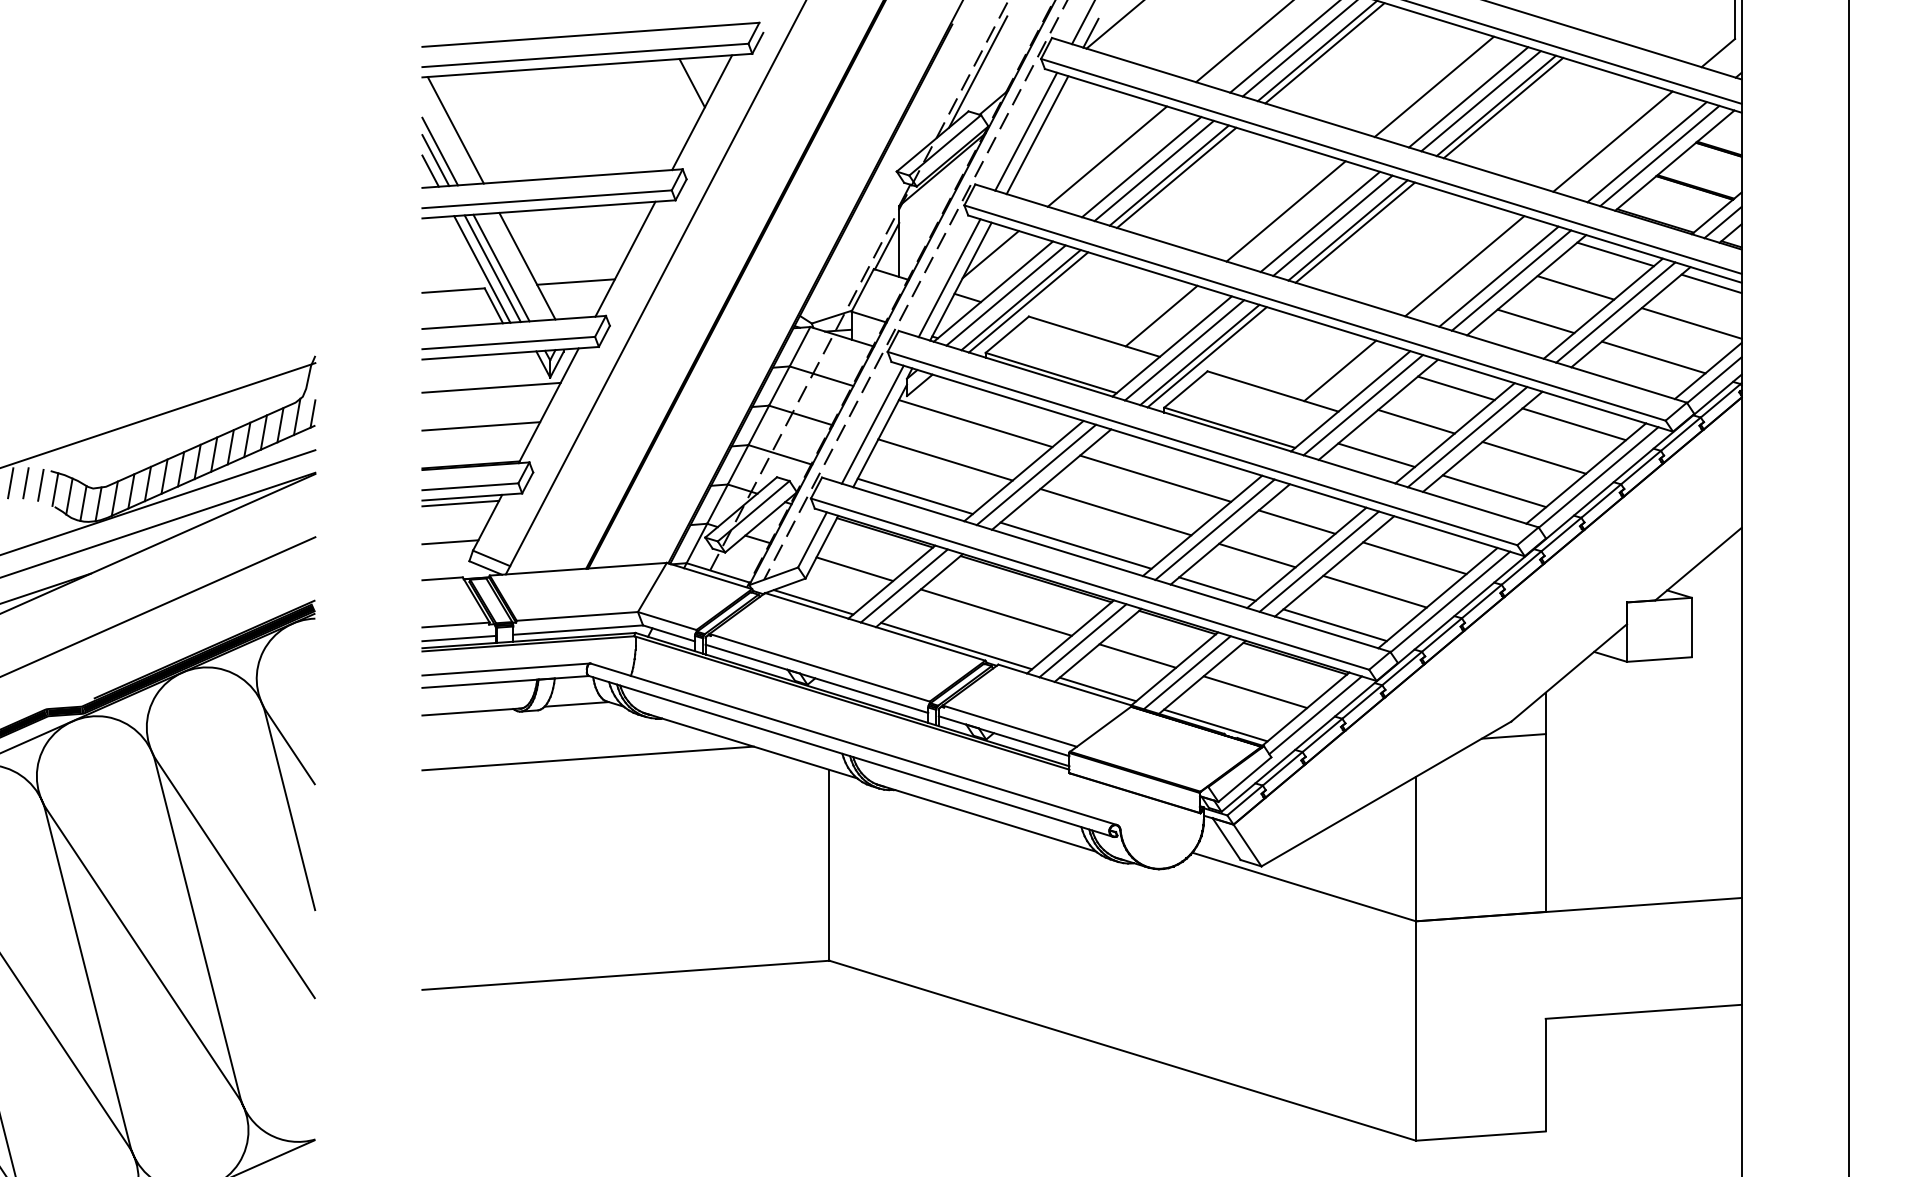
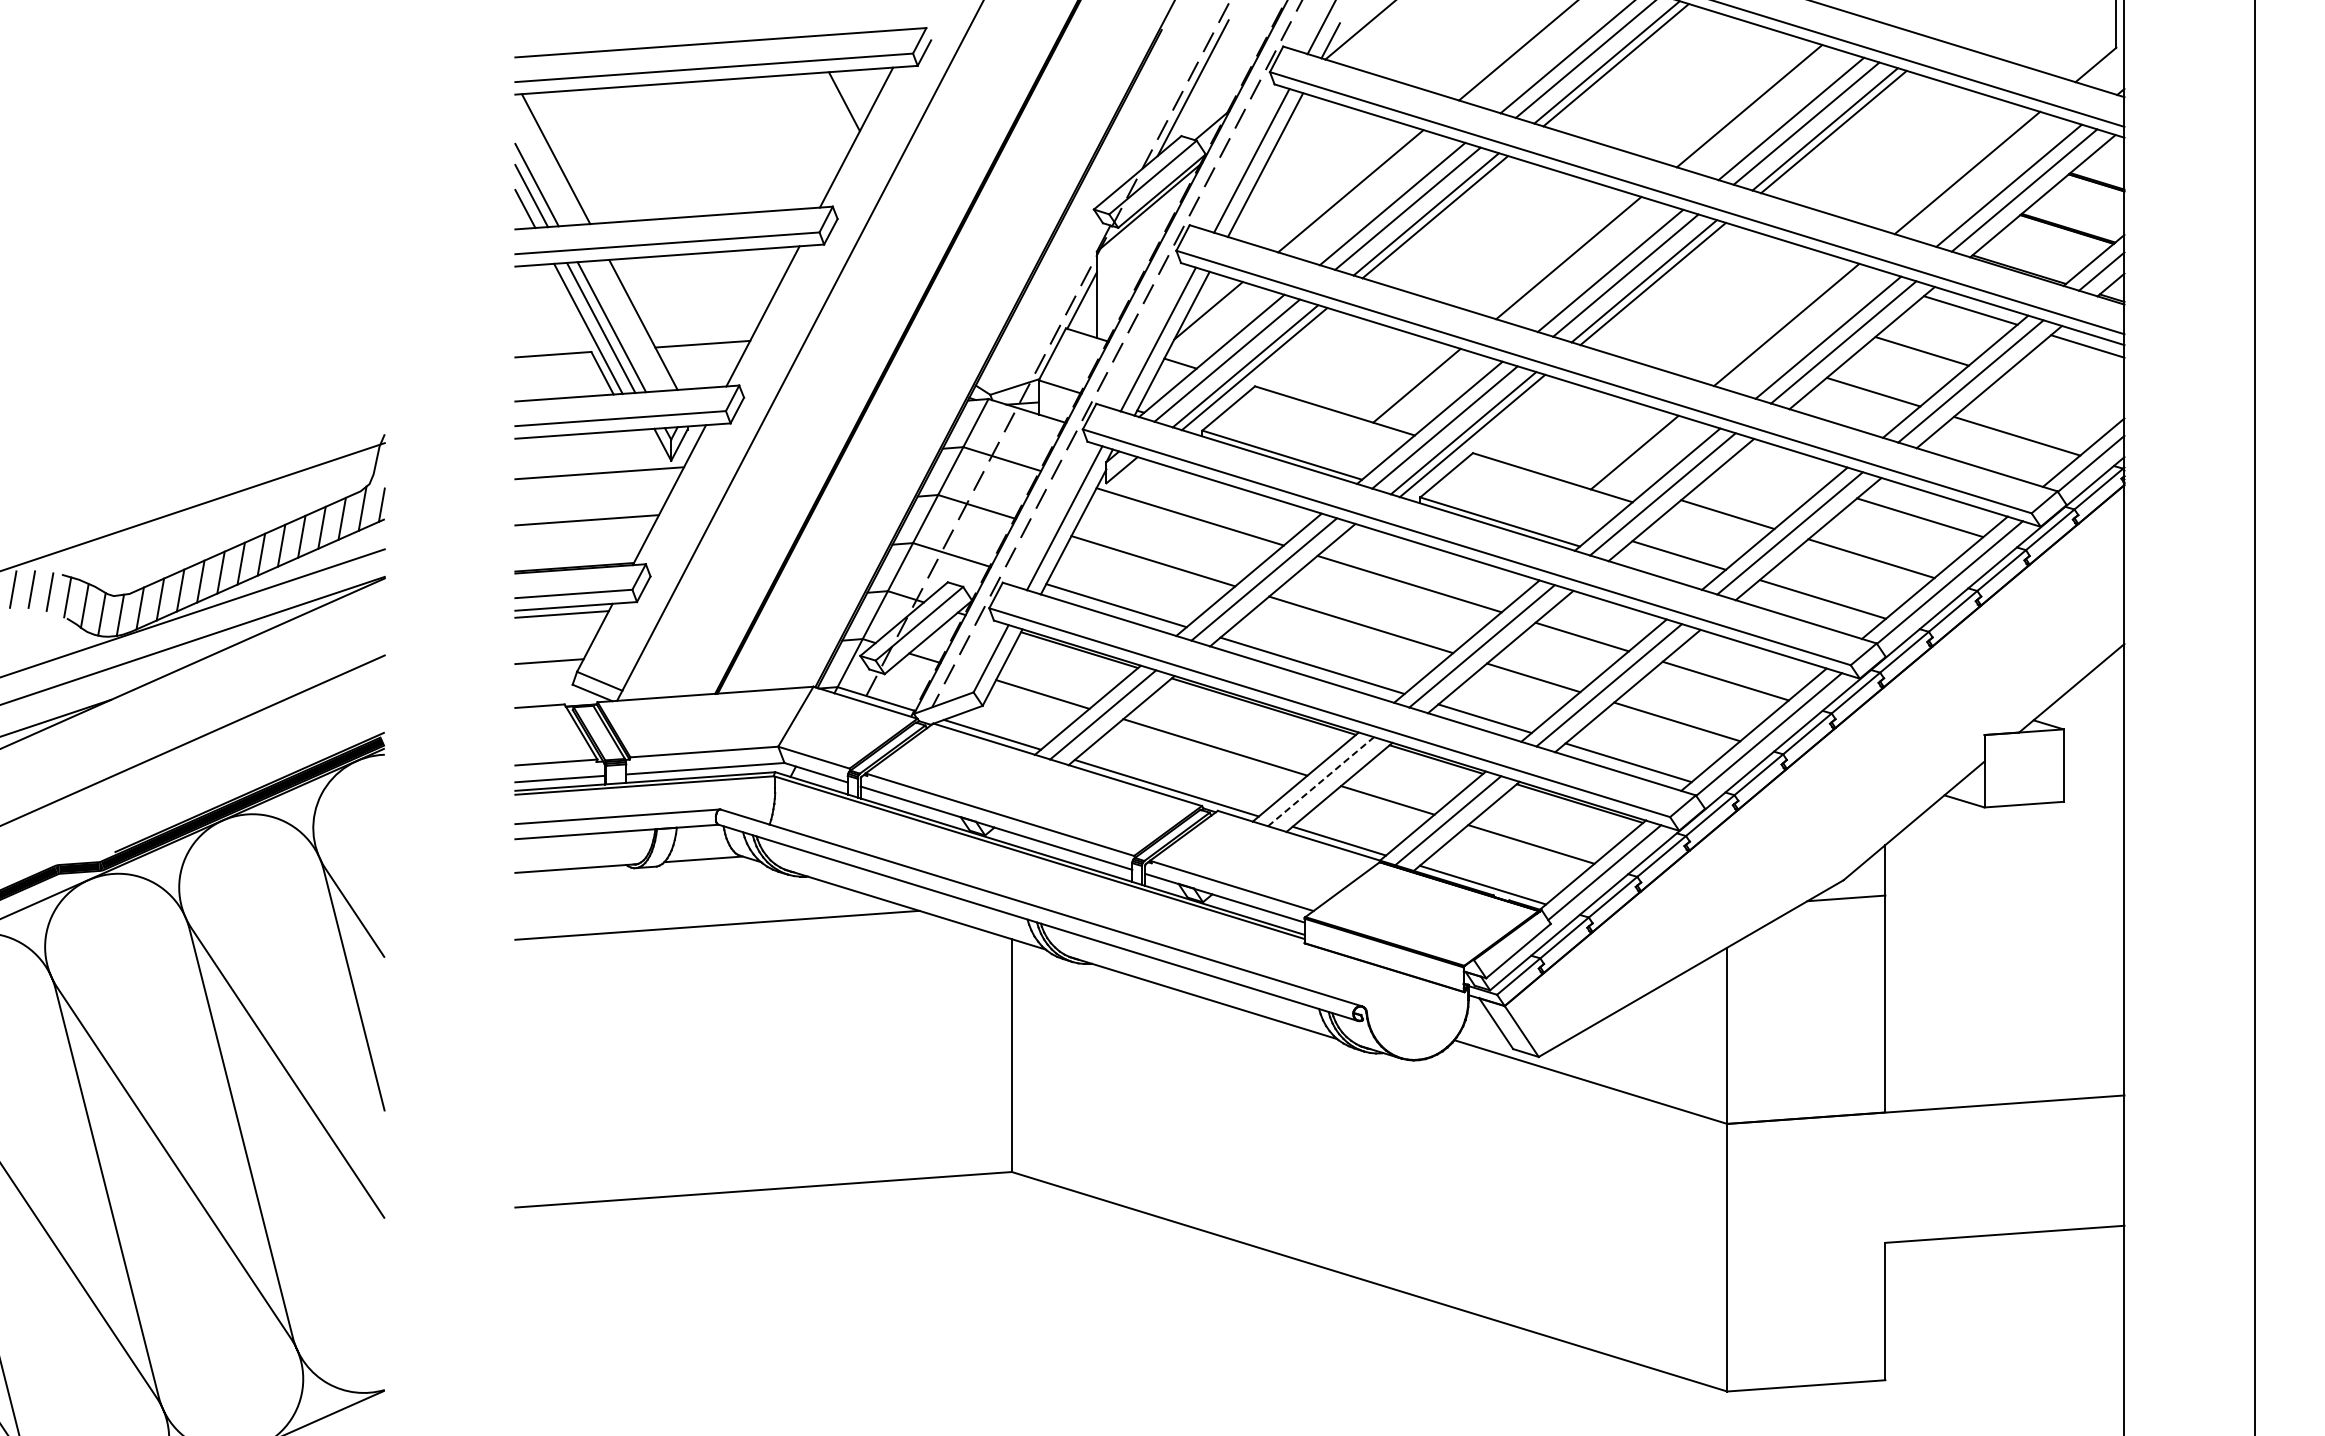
line: (1691, 323) -> (2063, 394), removed
line: (1456, 388) -> (1776, 473), removed
line: (1083, 640) -> (1321, 781), solid -> dashed

